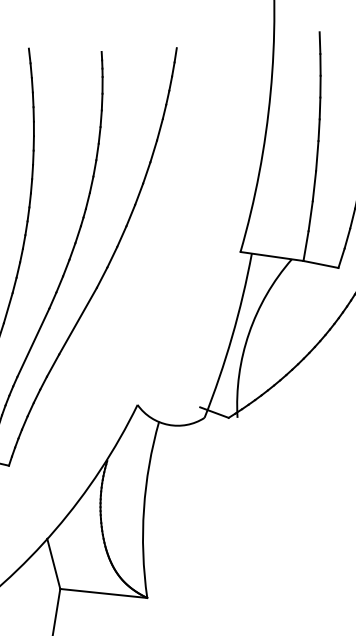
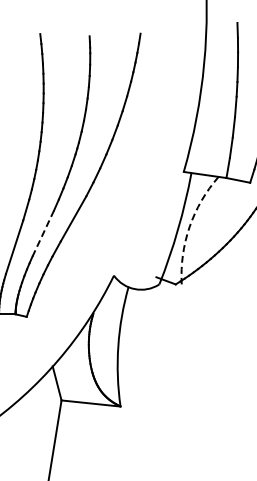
arc: (248, 333) -> (189, 227), solid -> dashed
line: (33, 342) -> (43, 233), solid -> dashed

